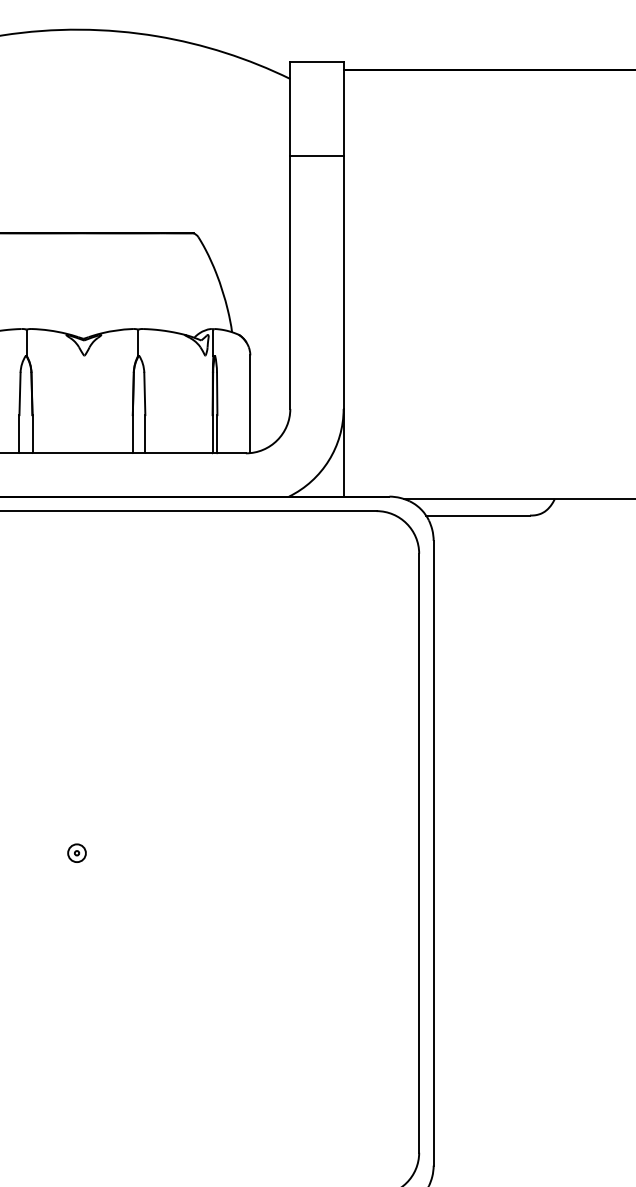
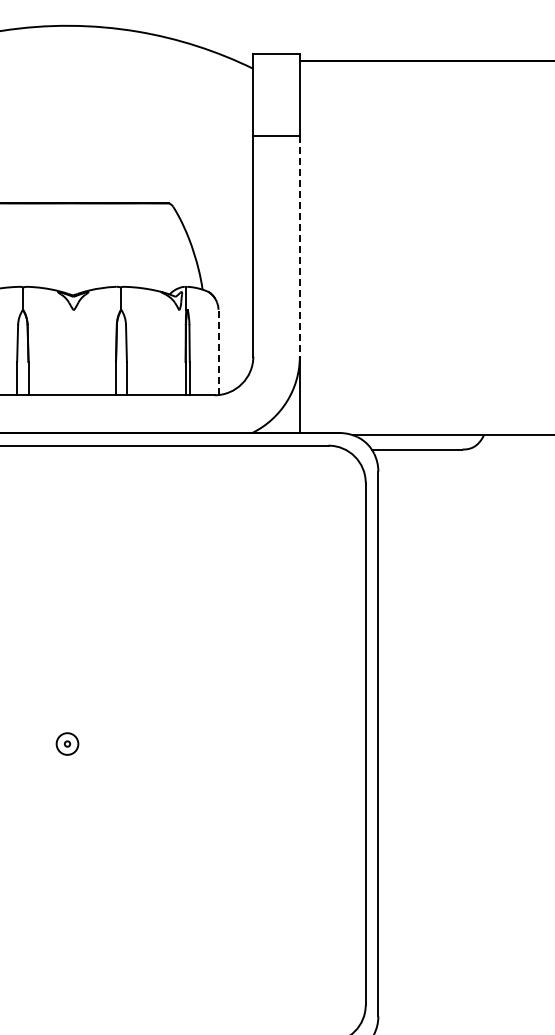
line: (343, 282) -> (299, 246), solid -> dashed
line: (250, 403) -> (218, 351), solid -> dashed
part: (76, 852) -> (66, 743), size x1.4

